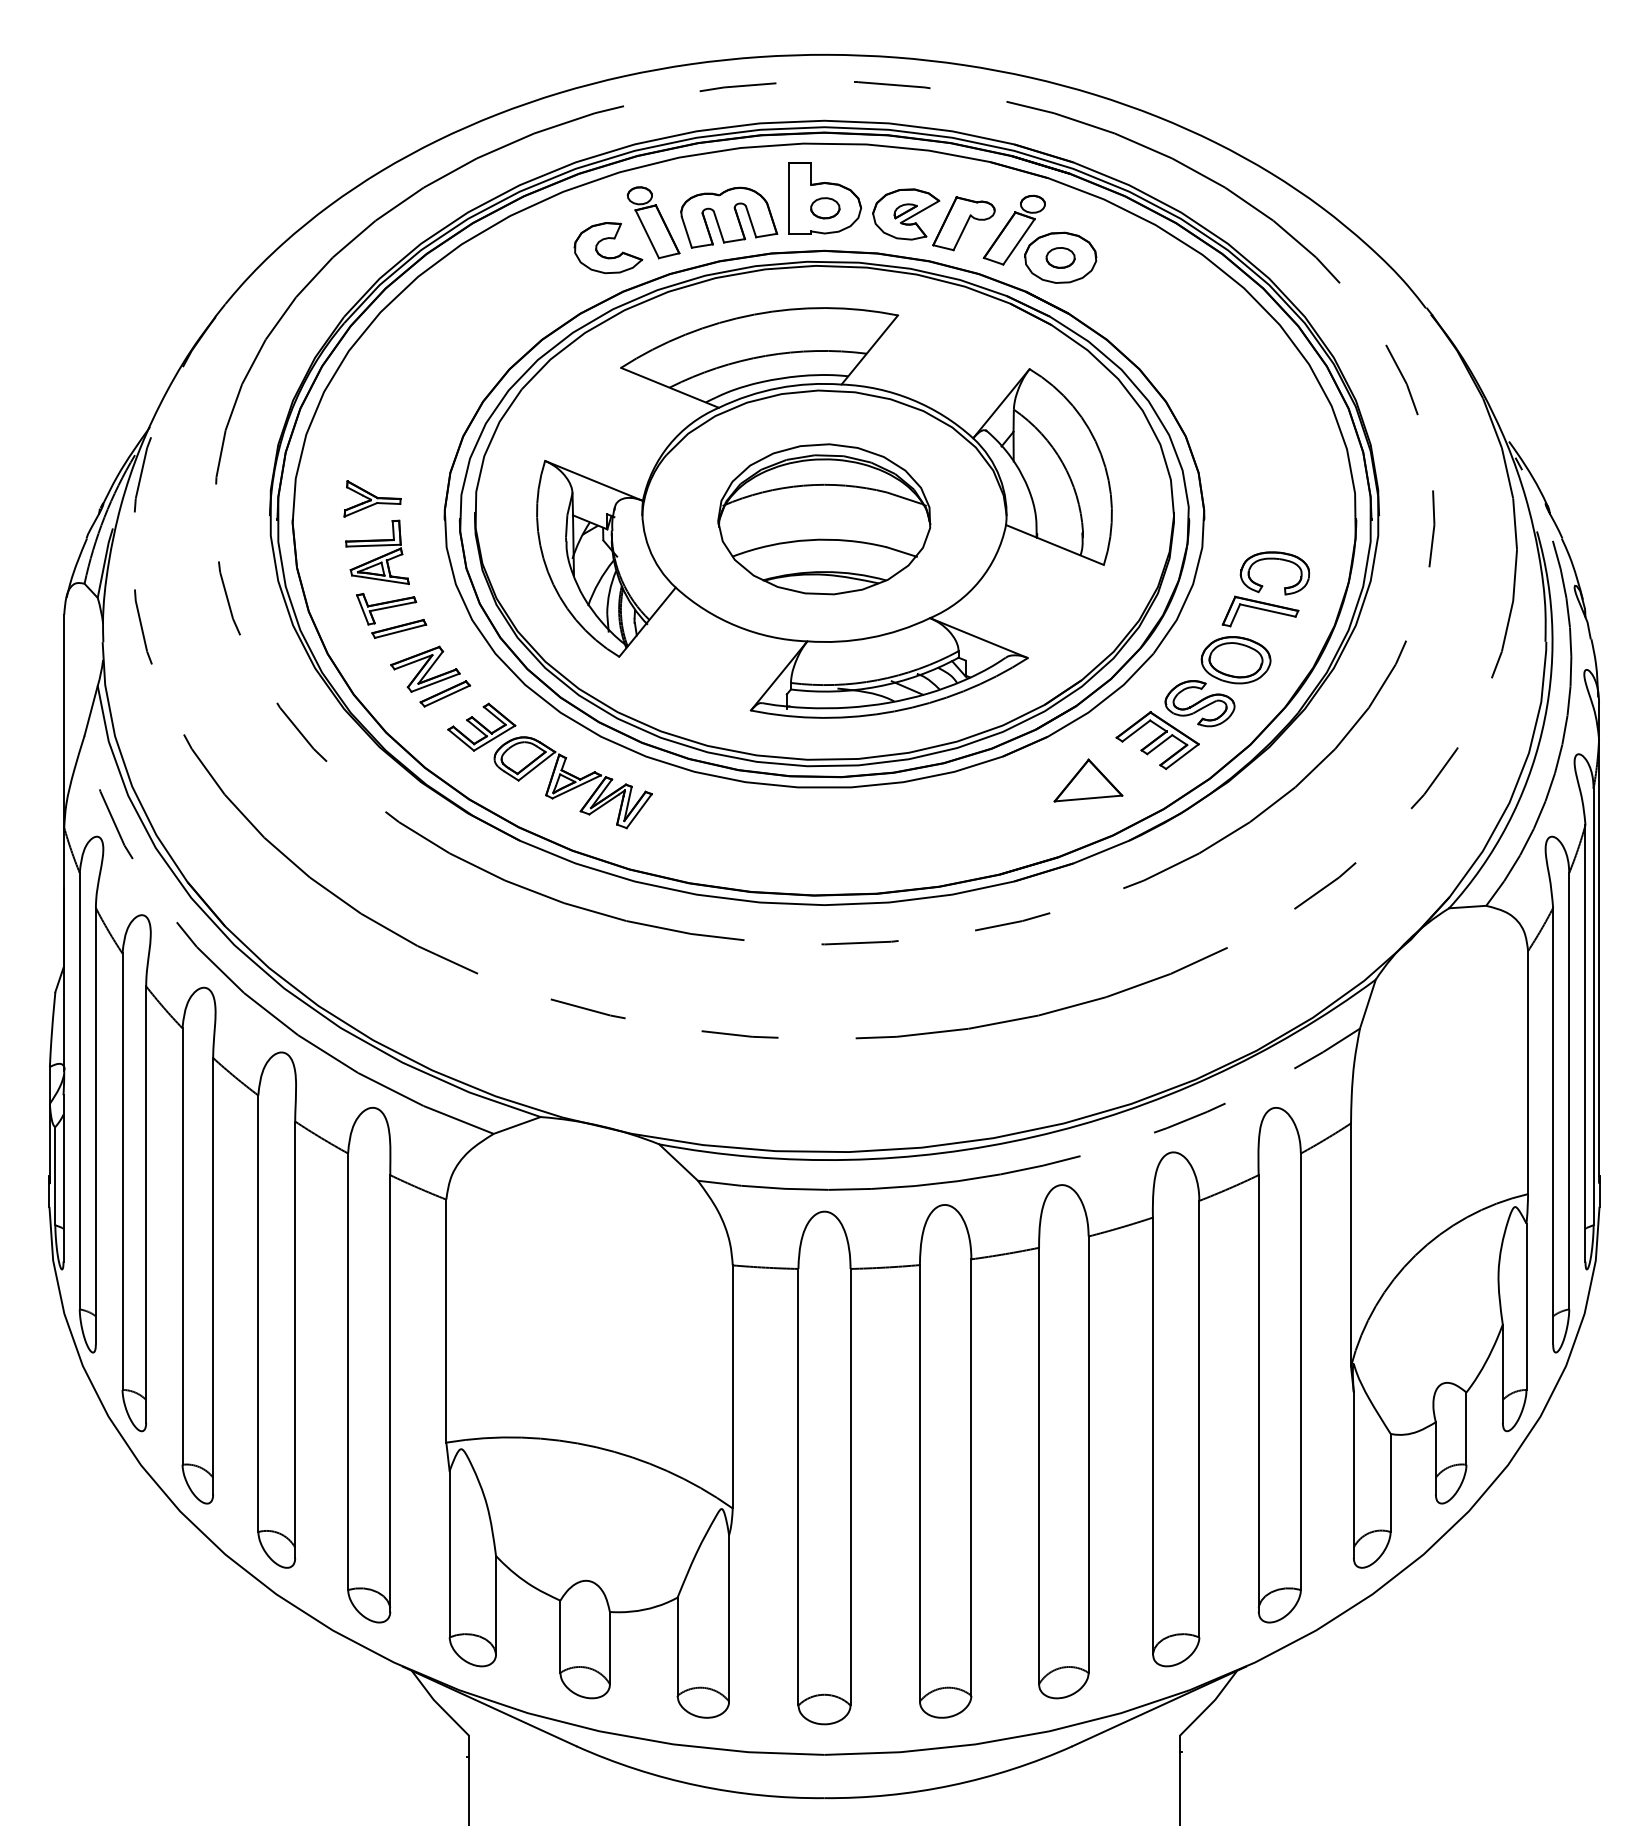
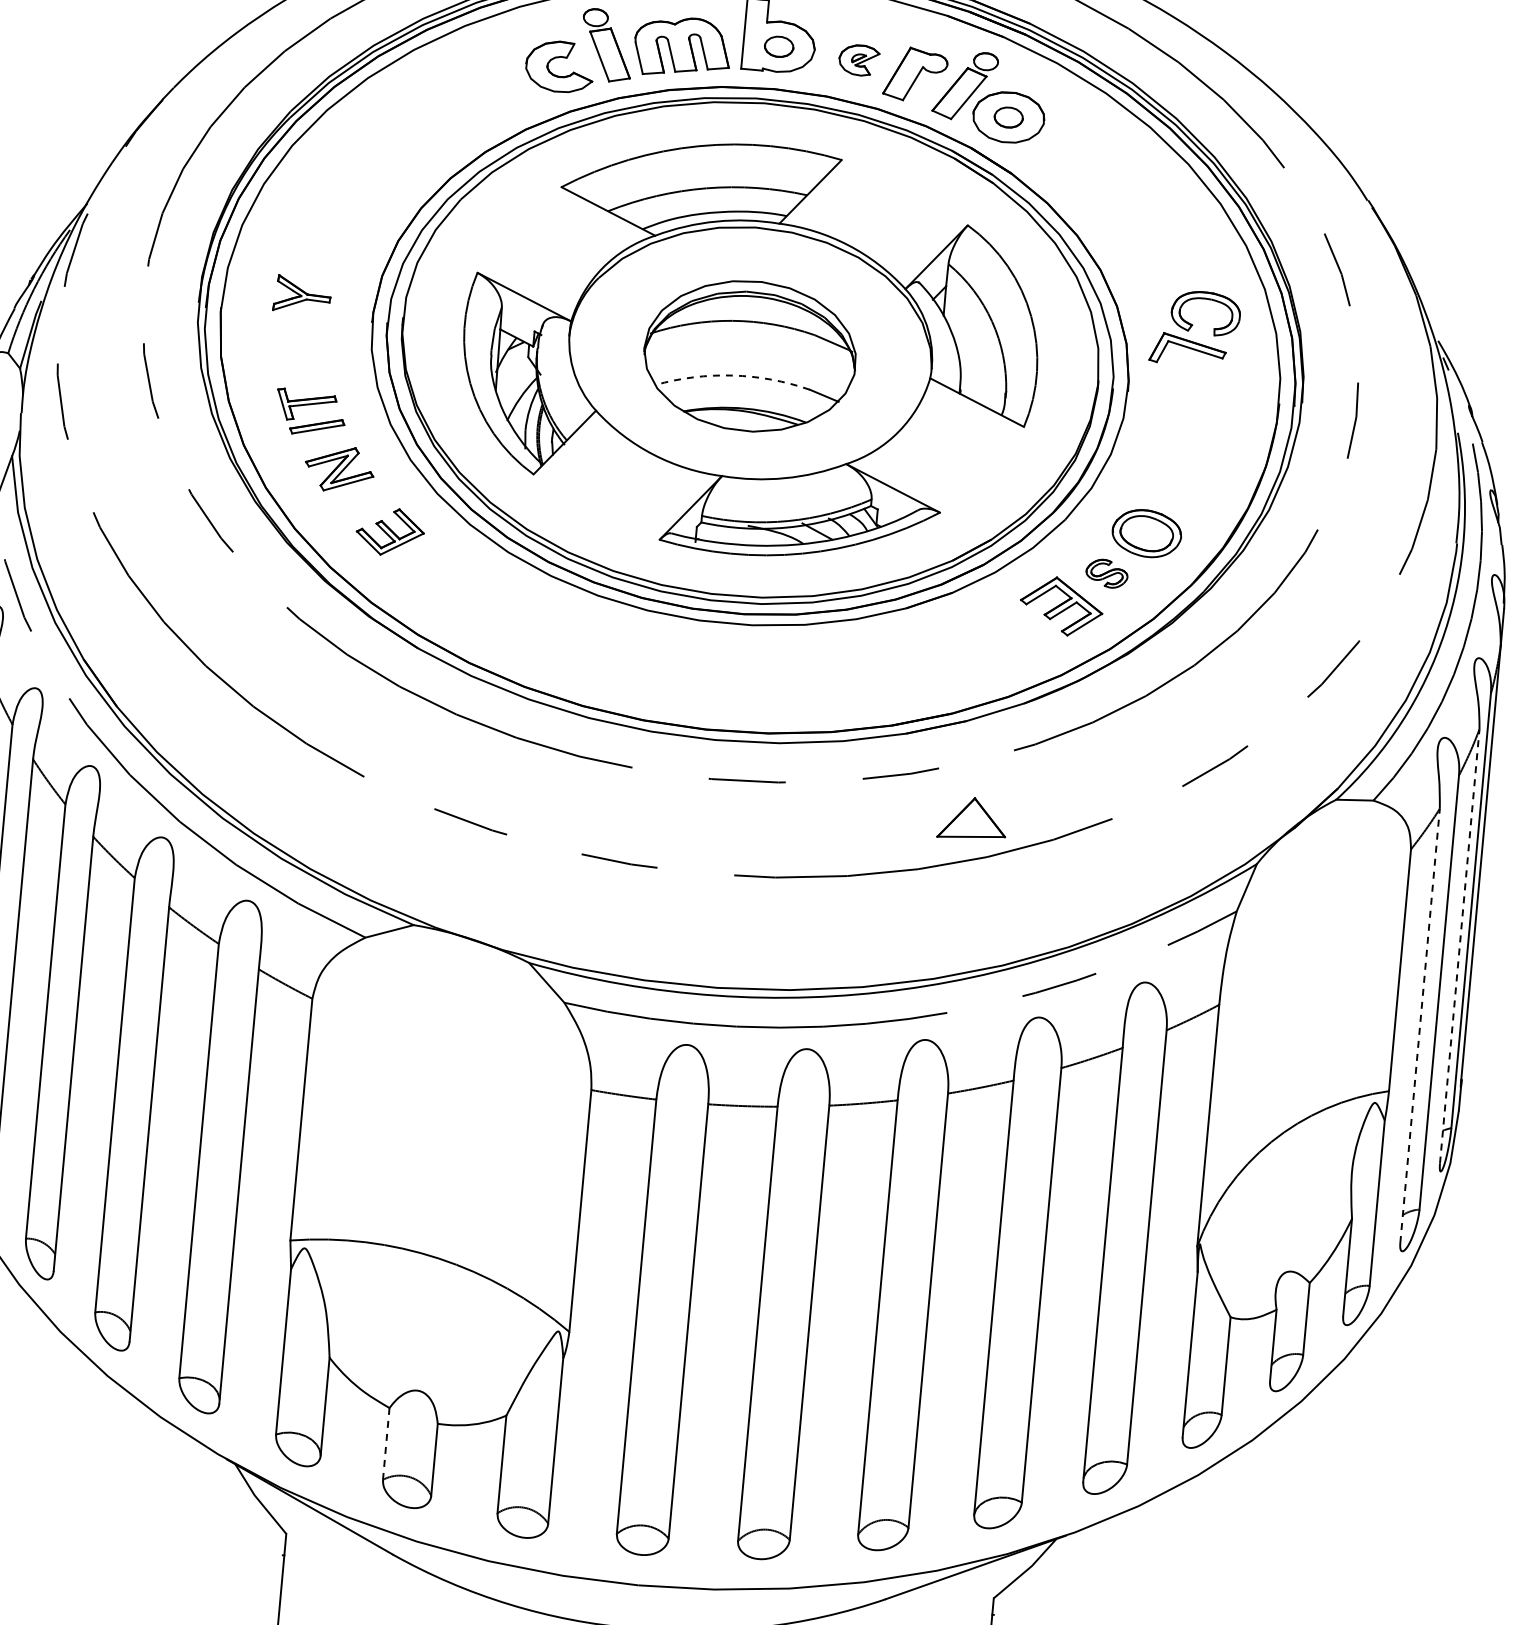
part: (906, 214) -> (859, 60), size x0.6
arc: (808, 540) -> (732, 375), solid -> dashed
part: (377, 552) -> (302, 348), removed
part: (1265, 589) -> (1195, 328), moved
part: (445, 693) -> (357, 495), removed
part: (1199, 703) -> (1106, 573), size x0.6
part: (1088, 780) -> (972, 818), moved
part: (572, 782) -> (475, 595), removed
line: (1585, 1042) -> (1459, 945), solid -> dashed
line: (1553, 1125) -> (1420, 1025), solid -> dashed
line: (560, 1636) -> (386, 1443), solid -> dashed

